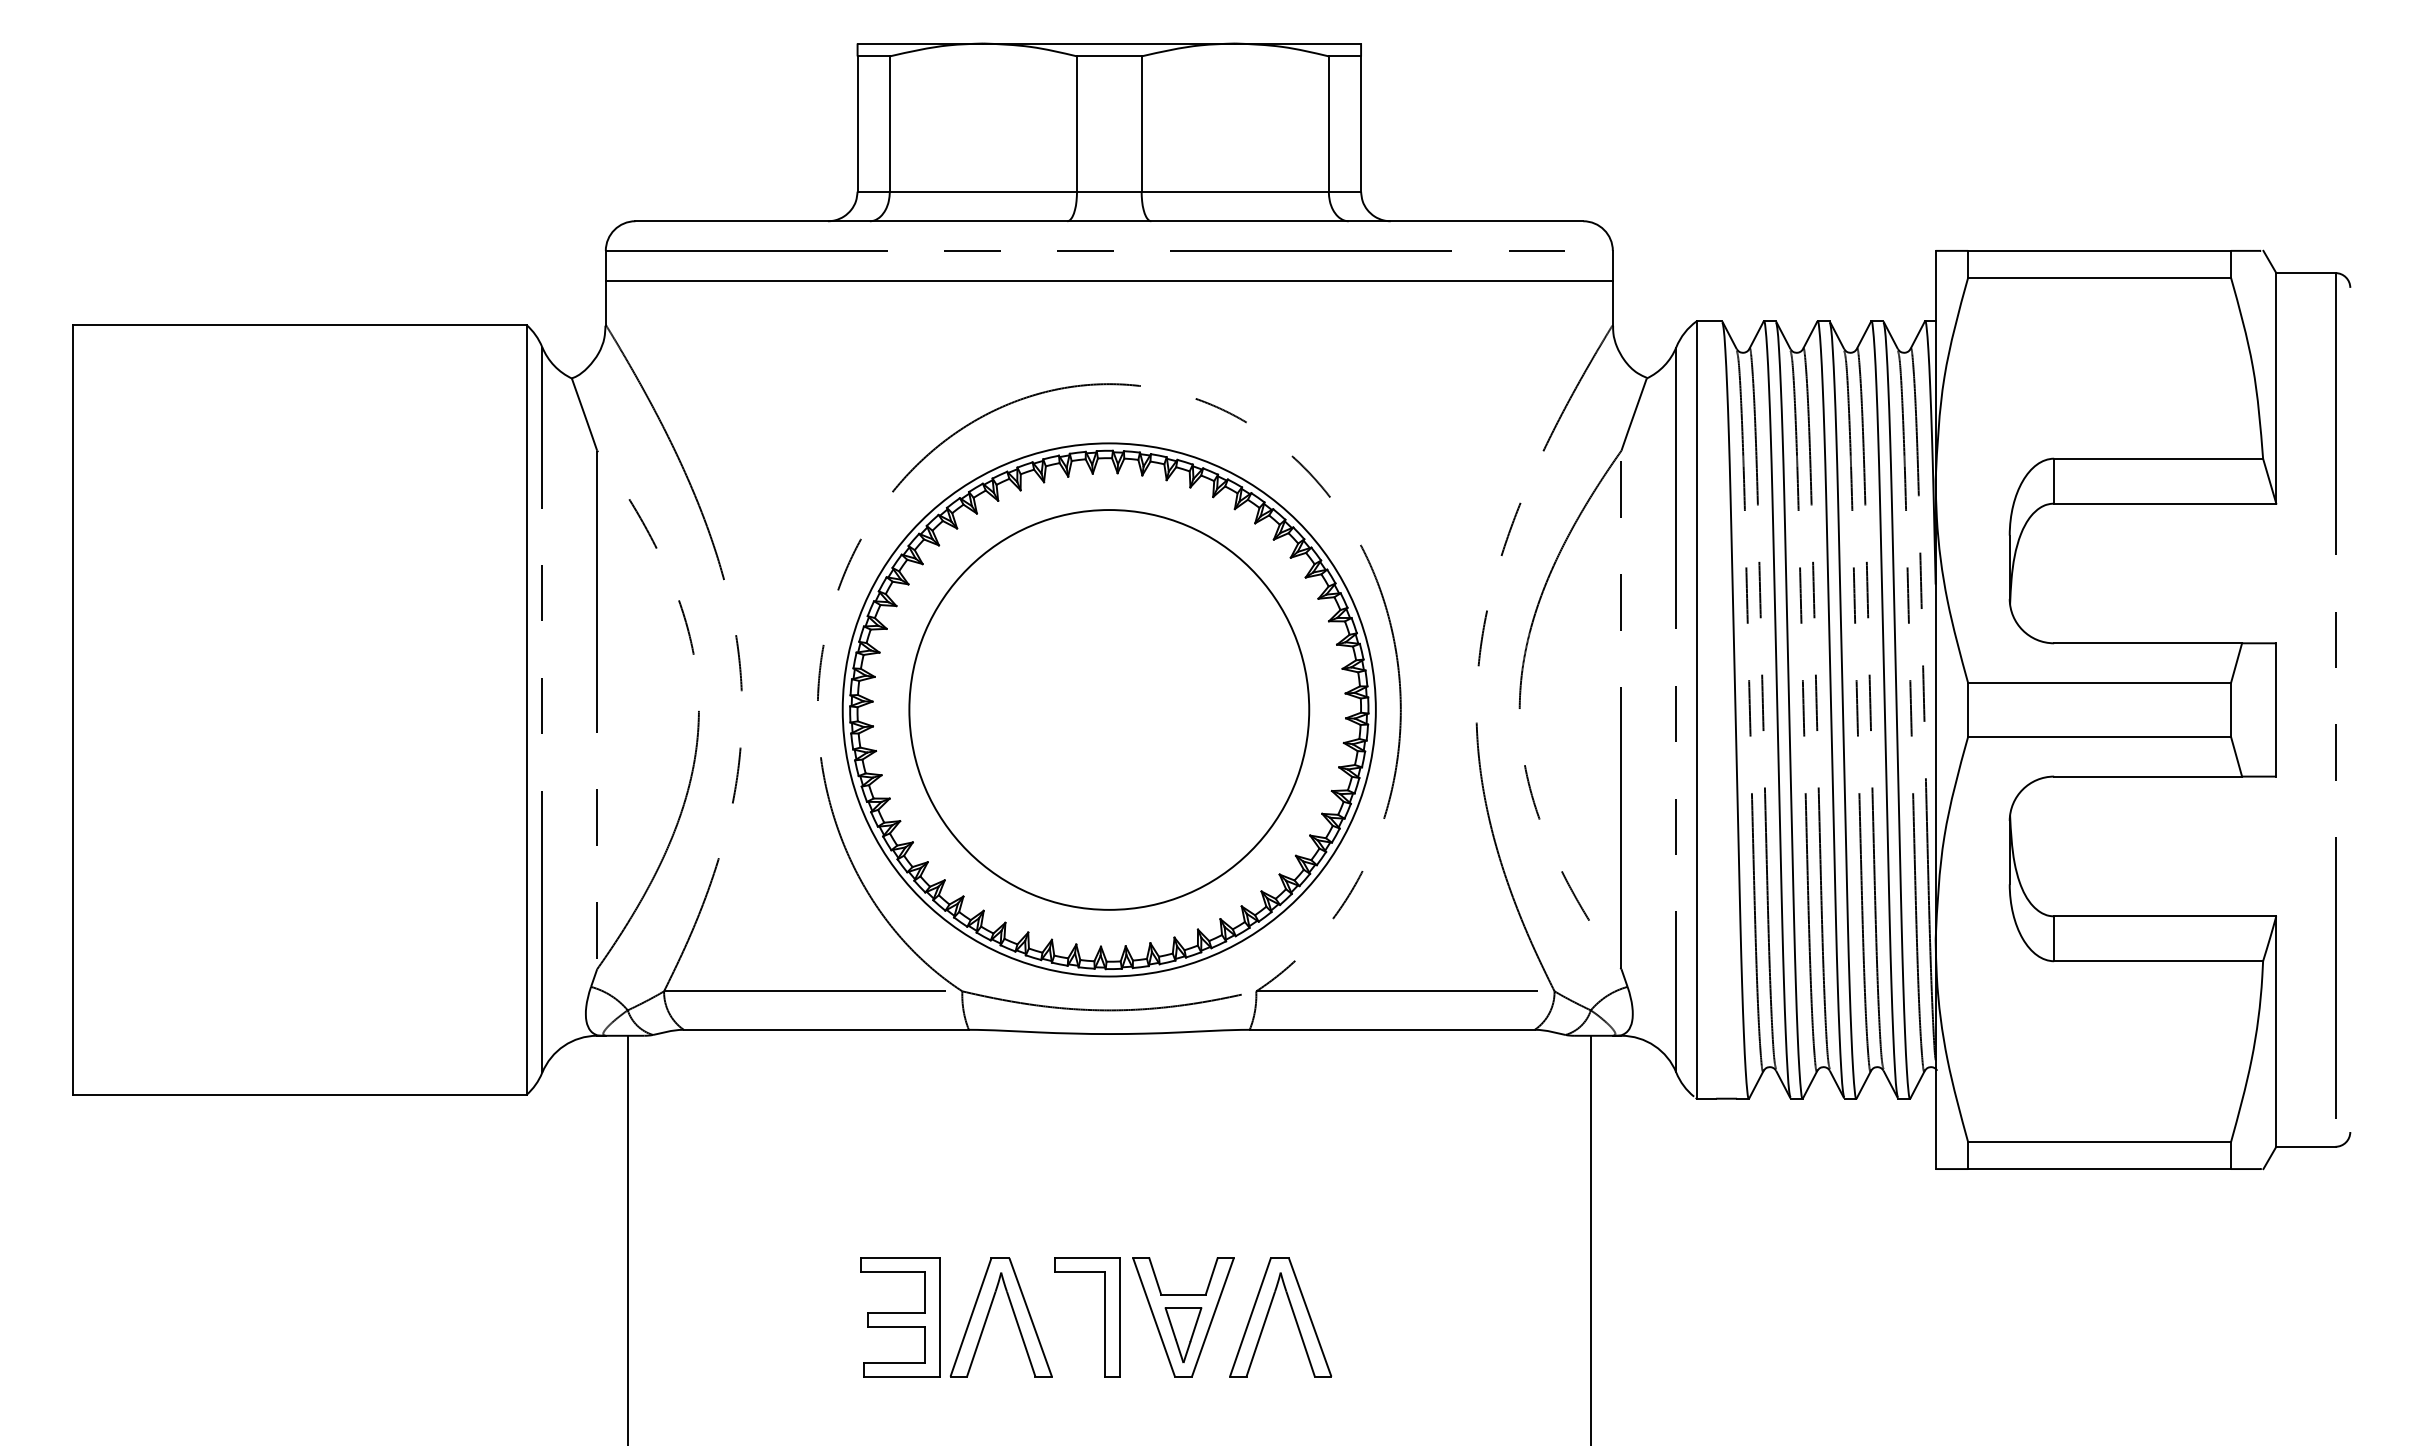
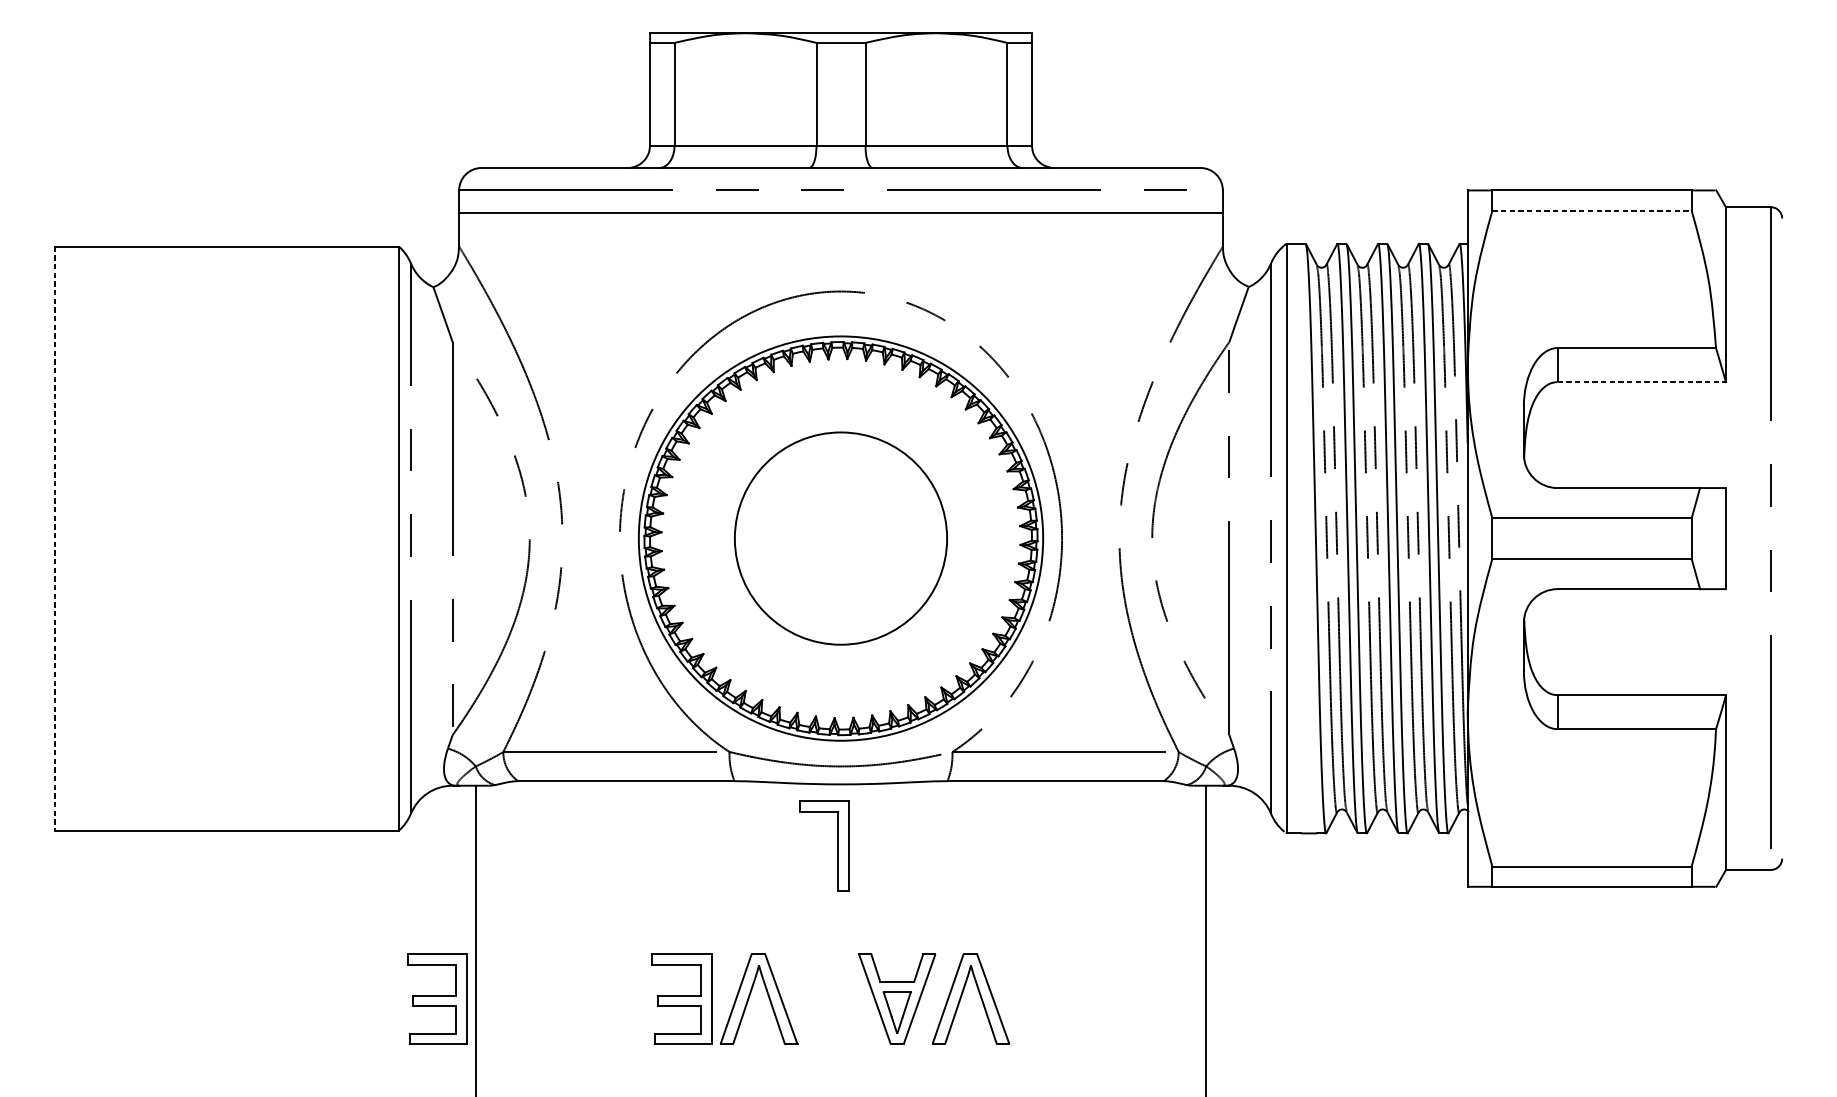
line: (2100, 277) -> (1592, 210), solid -> dashed
line: (2165, 503) -> (1642, 382), solid -> dashed
circle: (1109, 709) -> (841, 538), size x0.7
line: (72, 710) -> (54, 539), solid -> dashed
part: (577, 1317) -> (437, 999), added
part: (1104, 1317) -> (837, 846), moved

